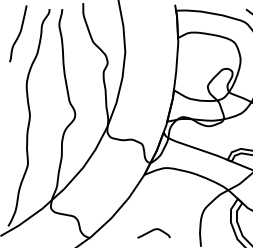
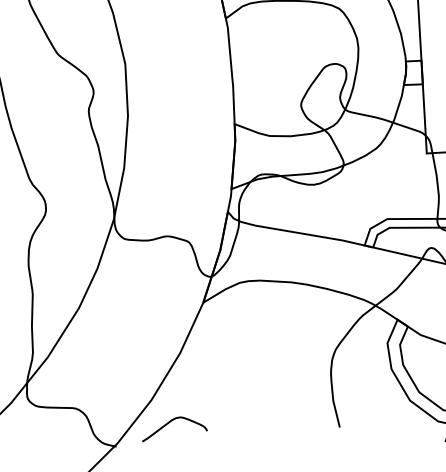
curve: (152, 231) -> (170, 423), moved

